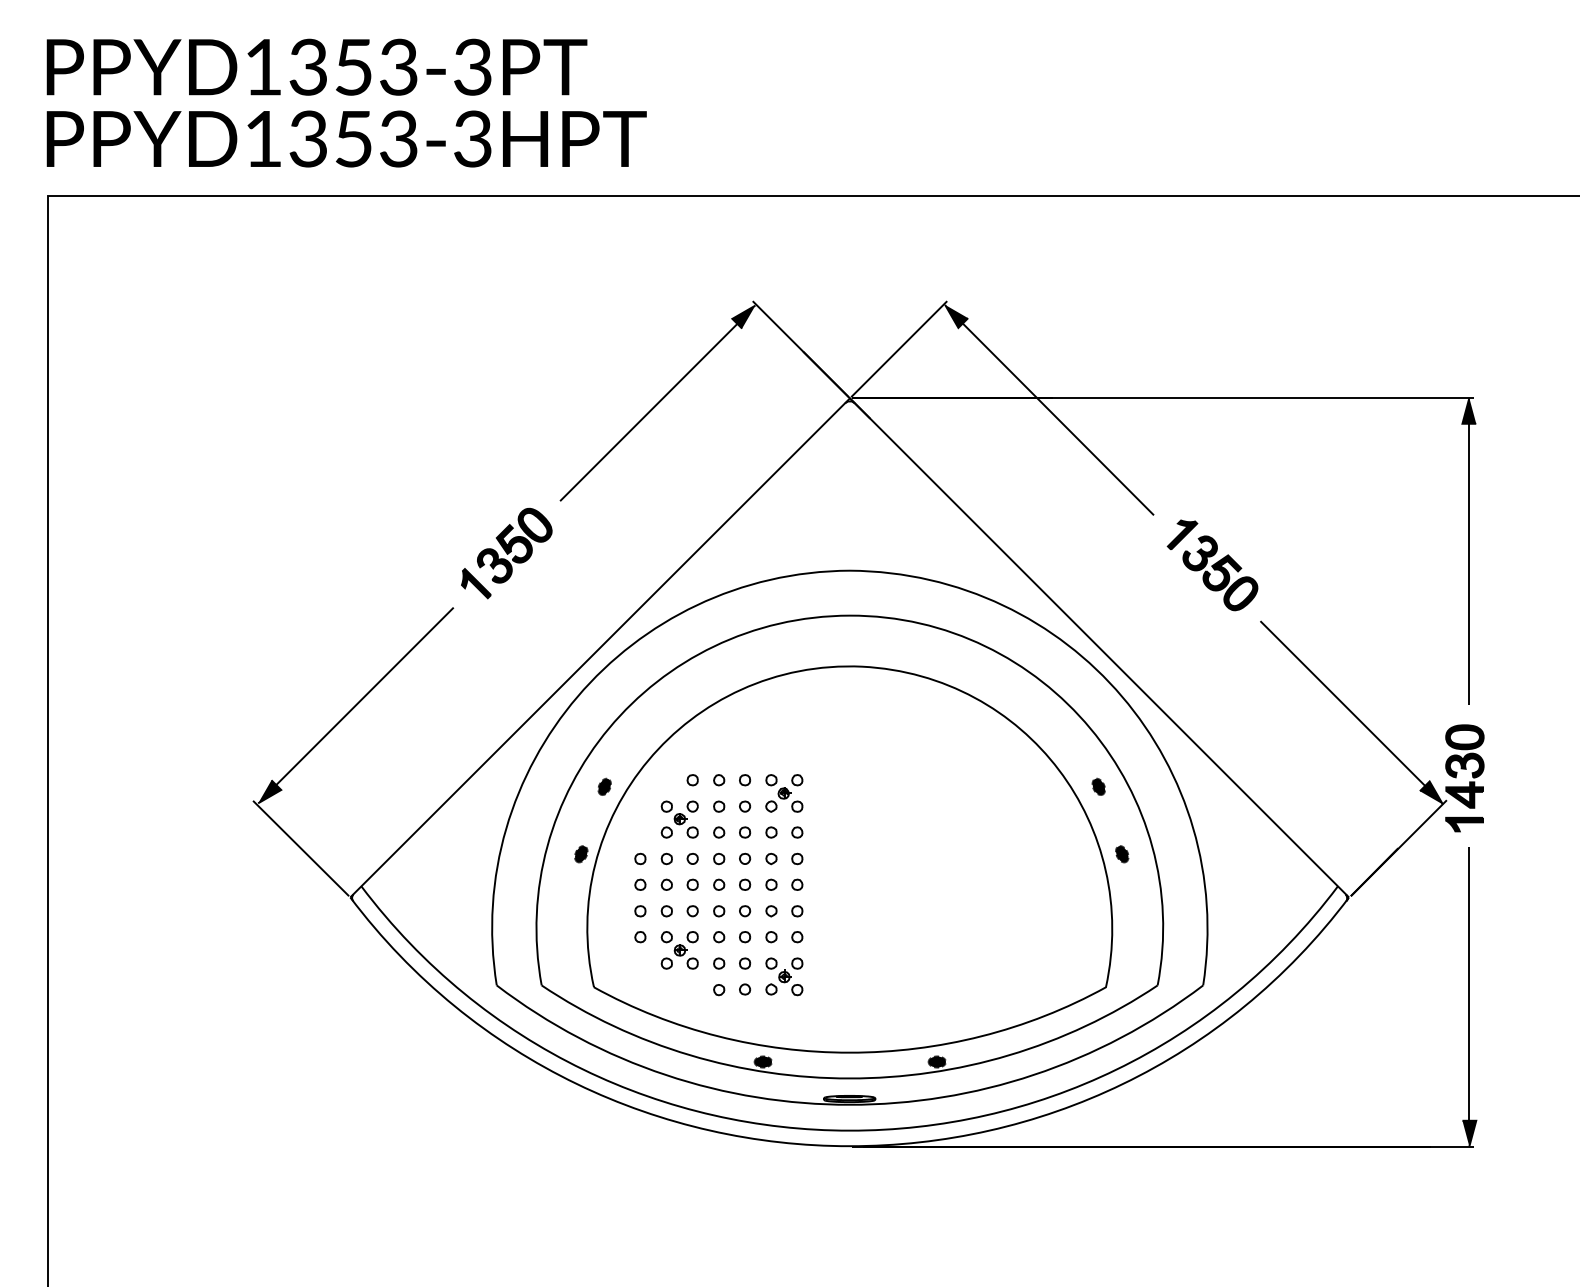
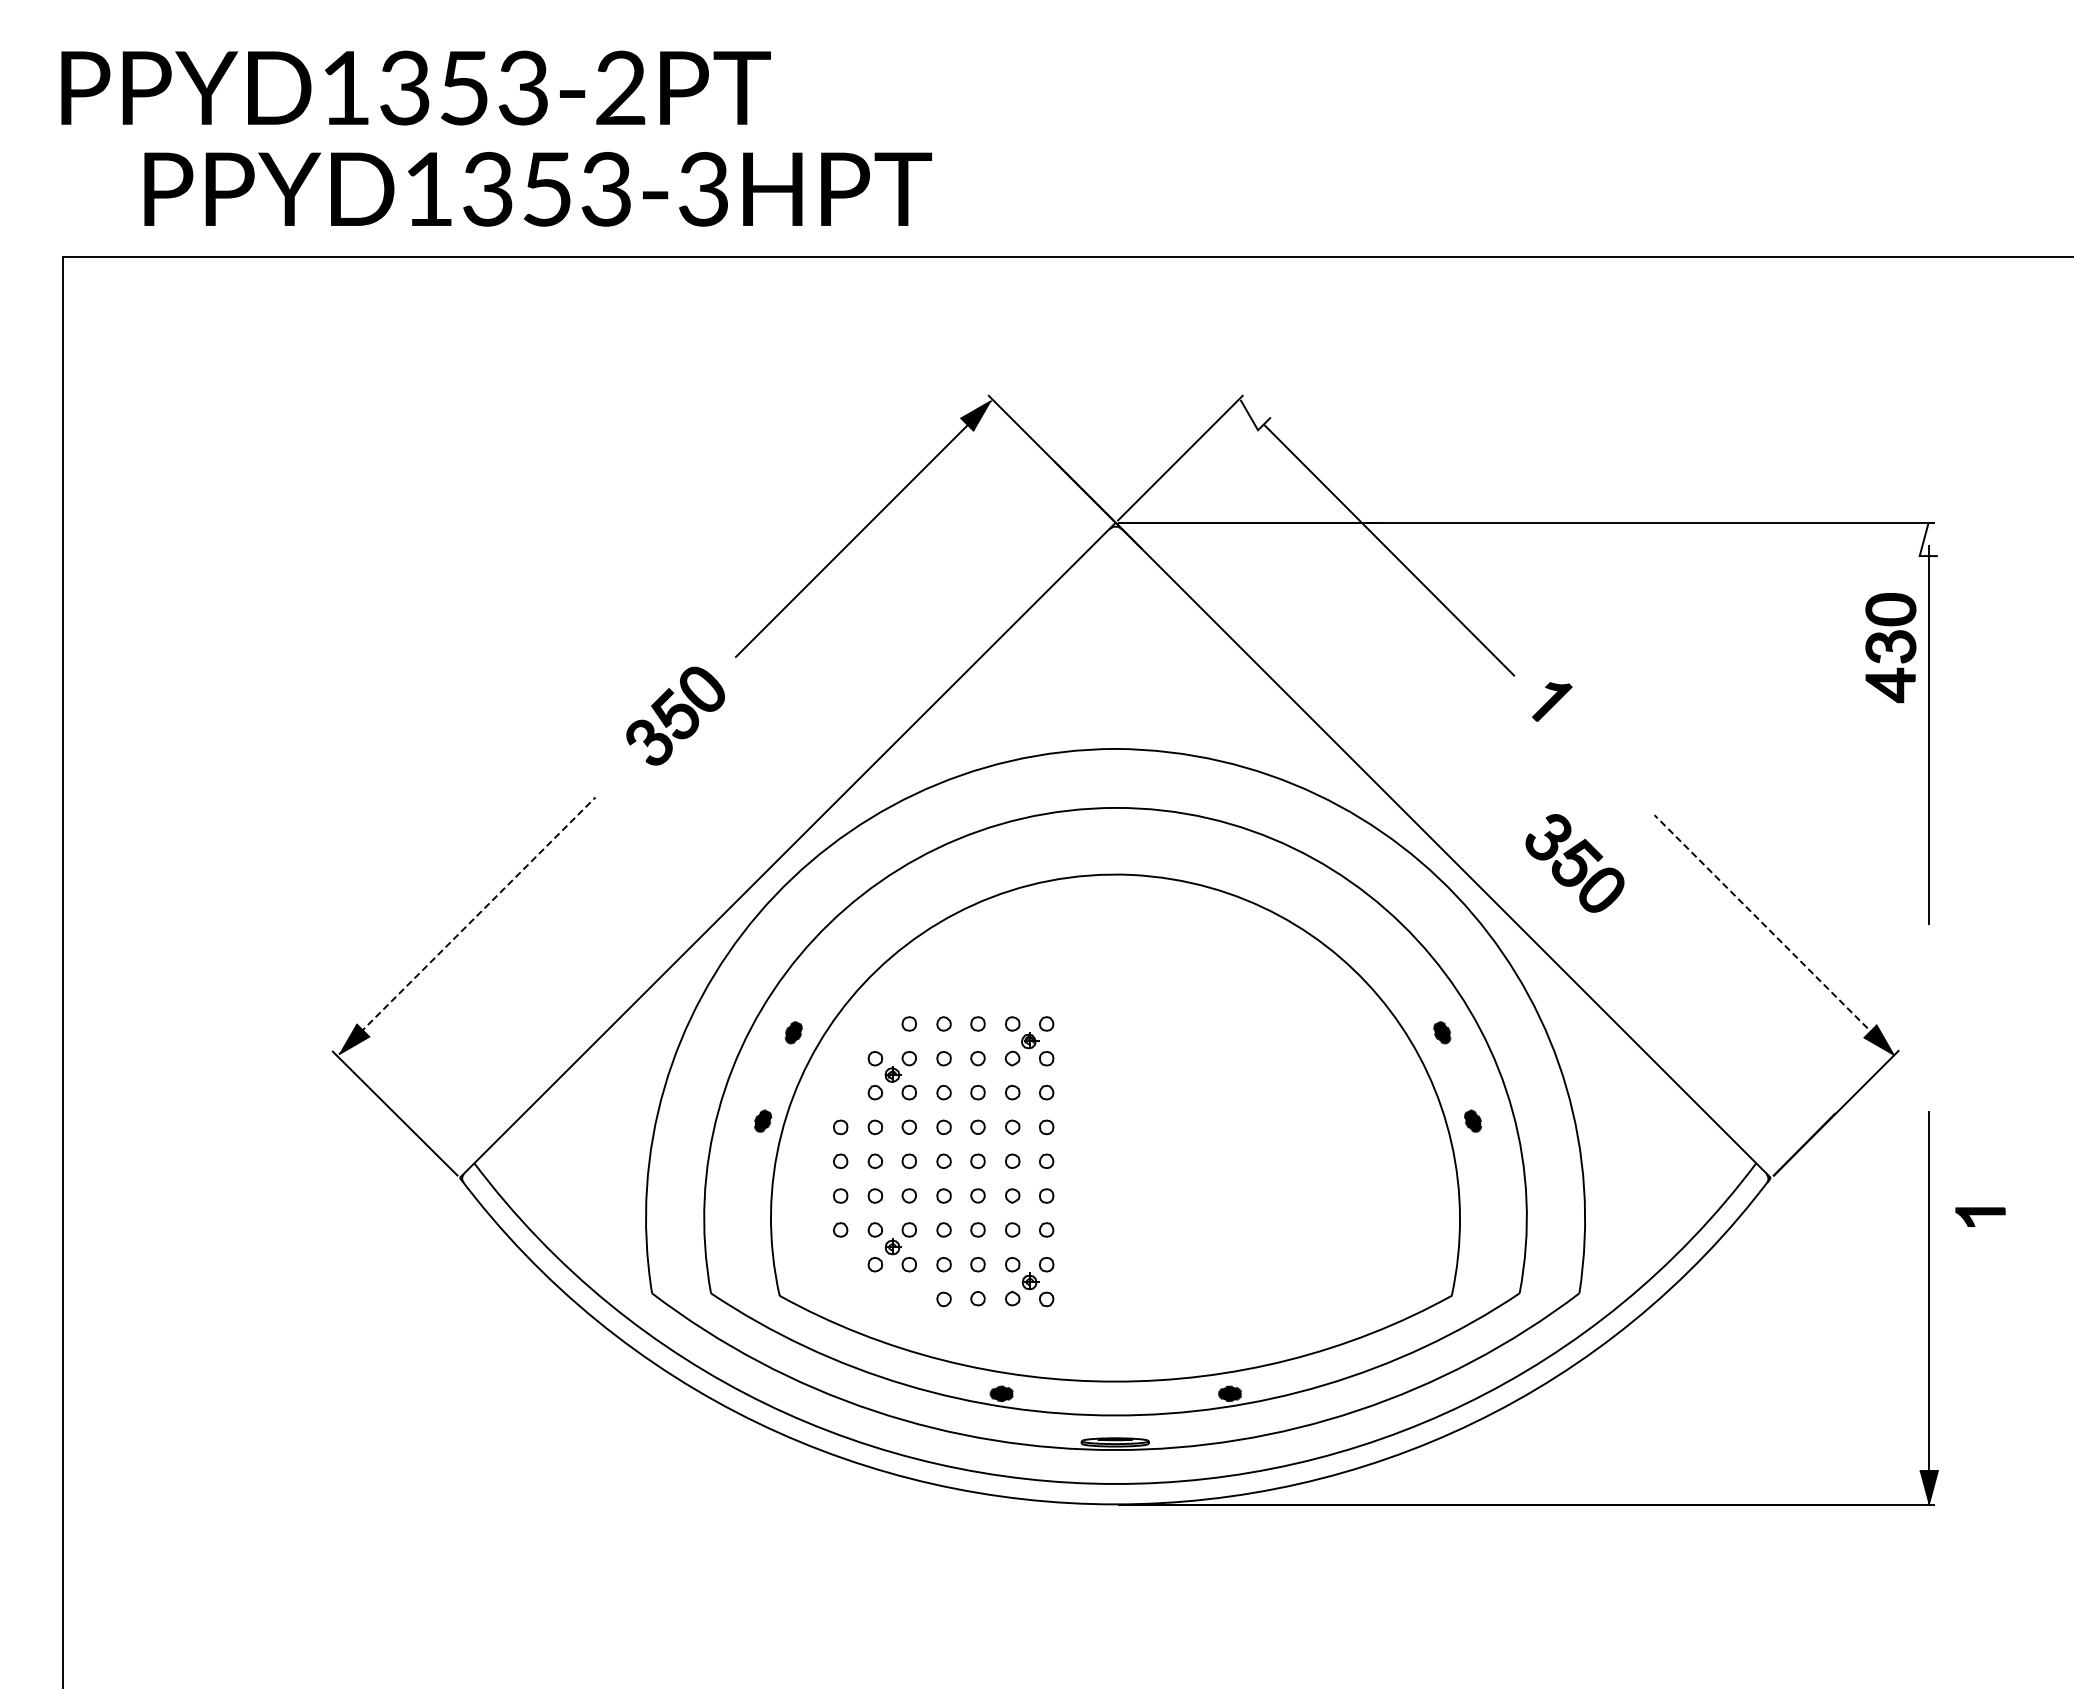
text: (472, 67) -> (620, 88), PPYD1353-3PT -> PPYD1353-2PT
text: (346, 139) -> (537, 189), moved
fill: (956, 315) -> (1255, 414), removed
fill: (1469, 411) -> (1928, 539), removed
part: (1220, 573) -> (1574, 863), moved
part: (475, 583) -> (624, 765), removed
line: (364, 696) -> (478, 914), solid -> dashed
line: (1344, 705) -> (1764, 925), solid -> dashed
part: (1464, 766) -> (1890, 648), moved
part: (1464, 824) -> (1980, 1216), moved

